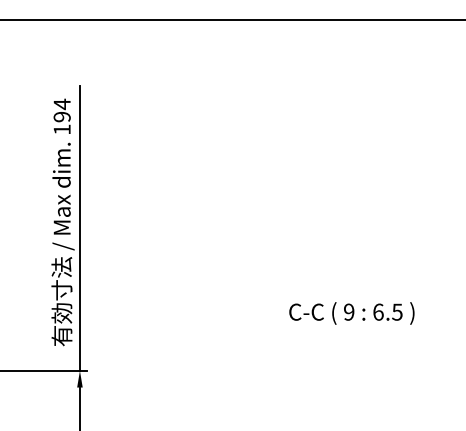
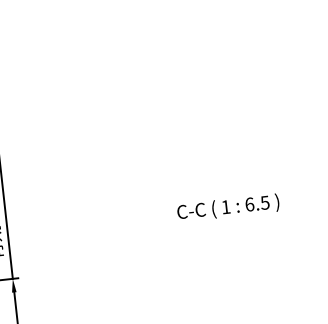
text: (349, 311) -> (226, 206), 9 -> 1

